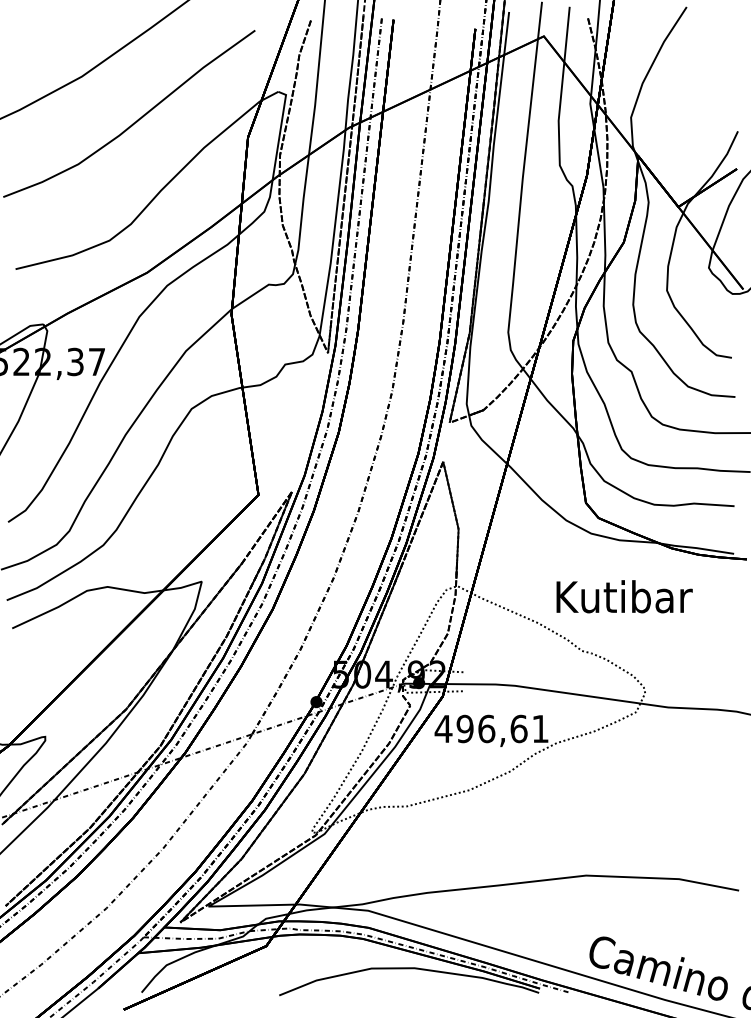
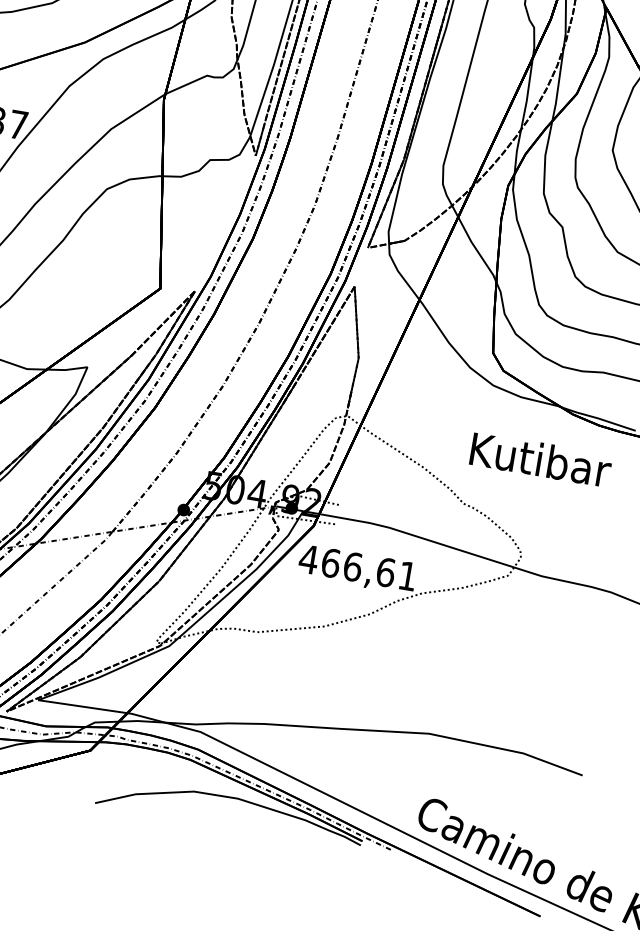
text: (624, 596) -> (540, 459), moved
text: (464, 728) -> (330, 562), 496,61 -> 466,61

